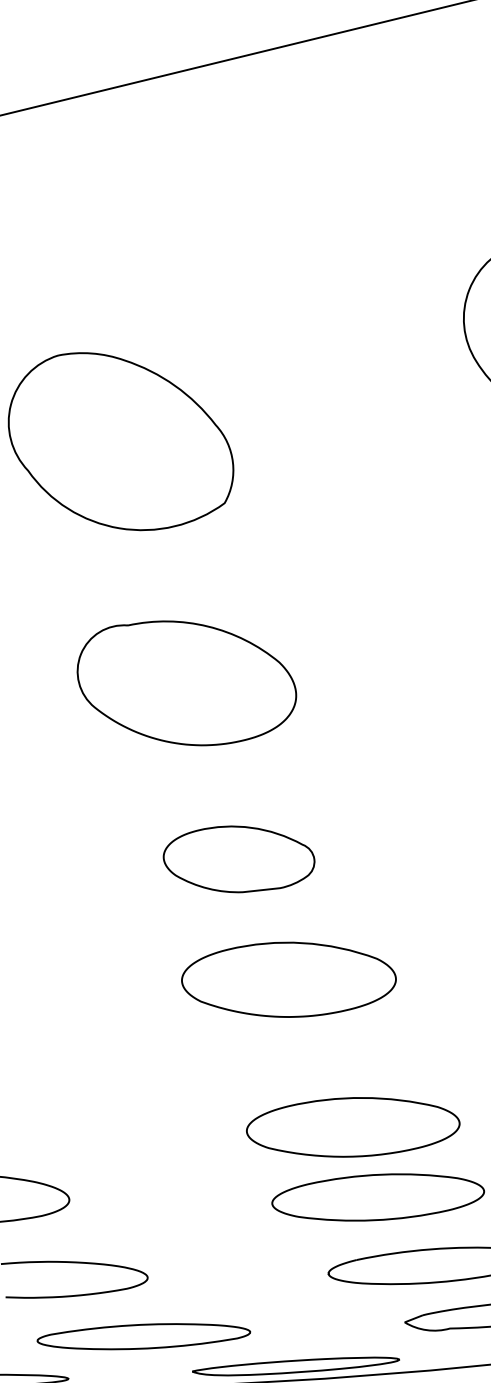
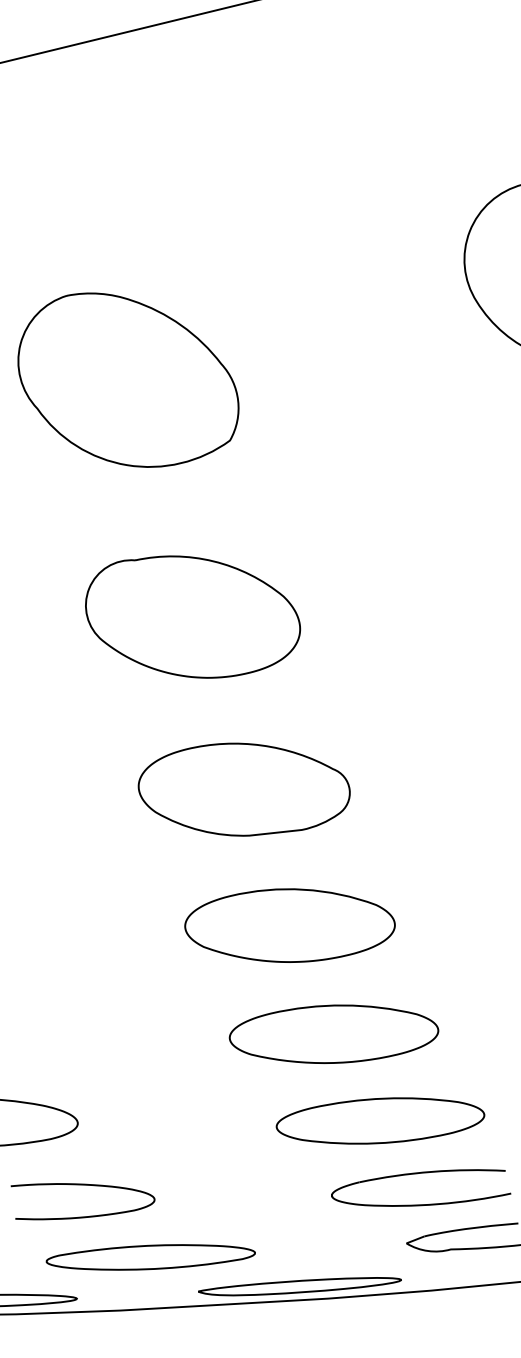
part: (238, 859) -> (243, 789), size x1.43
part: (288, 979) -> (289, 925), moved
part: (352, 1126) -> (333, 1033), moved

